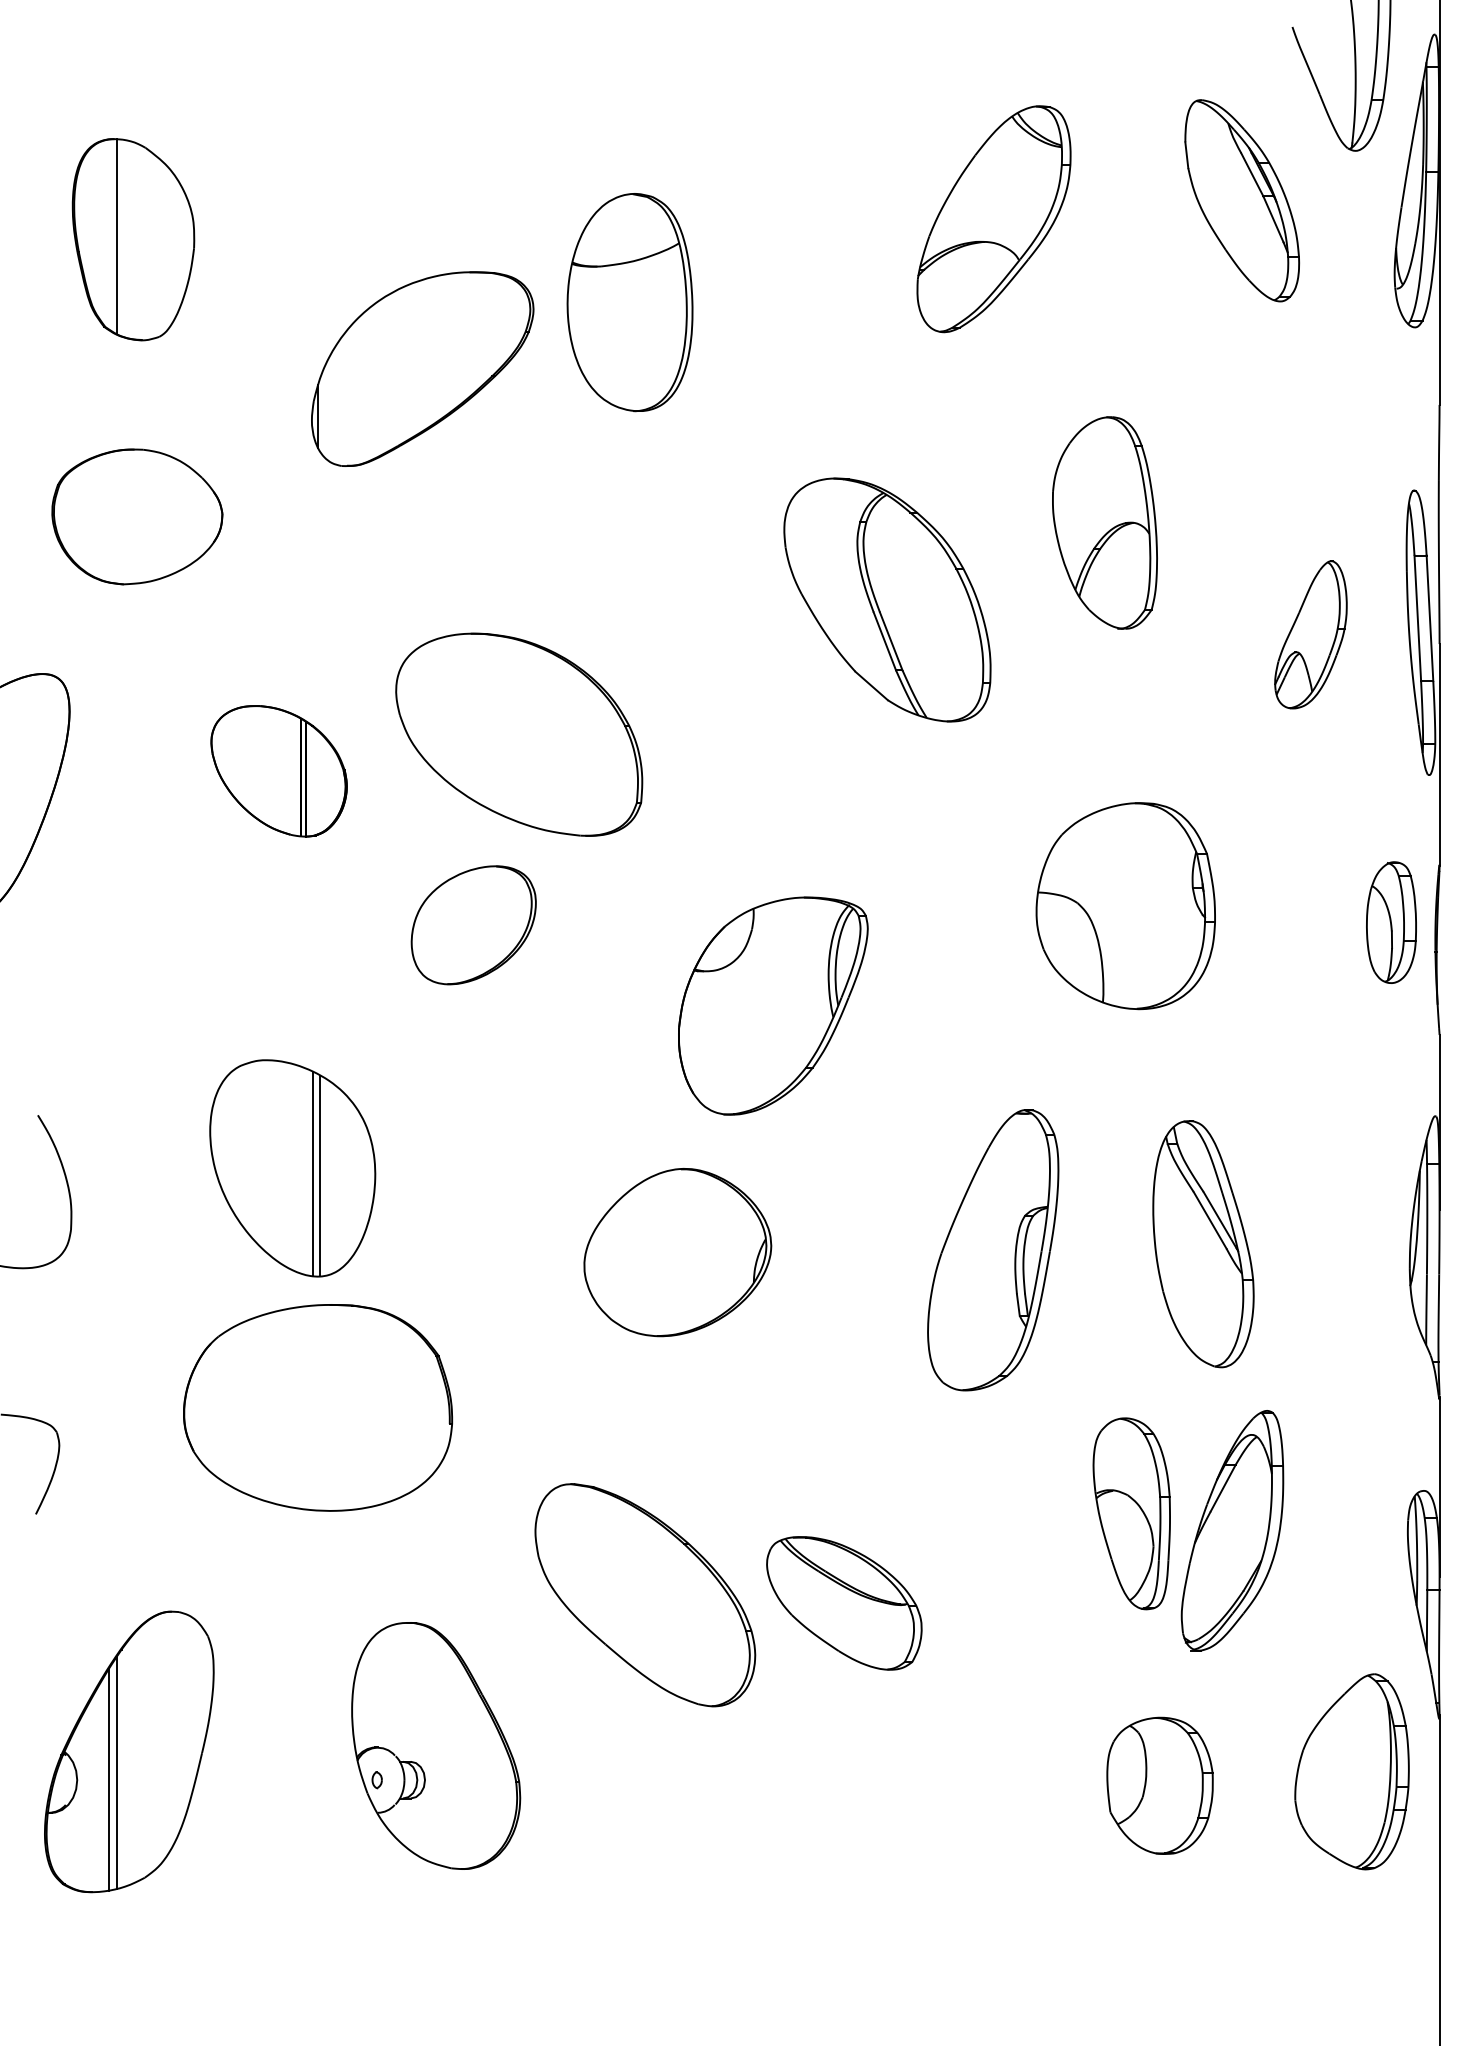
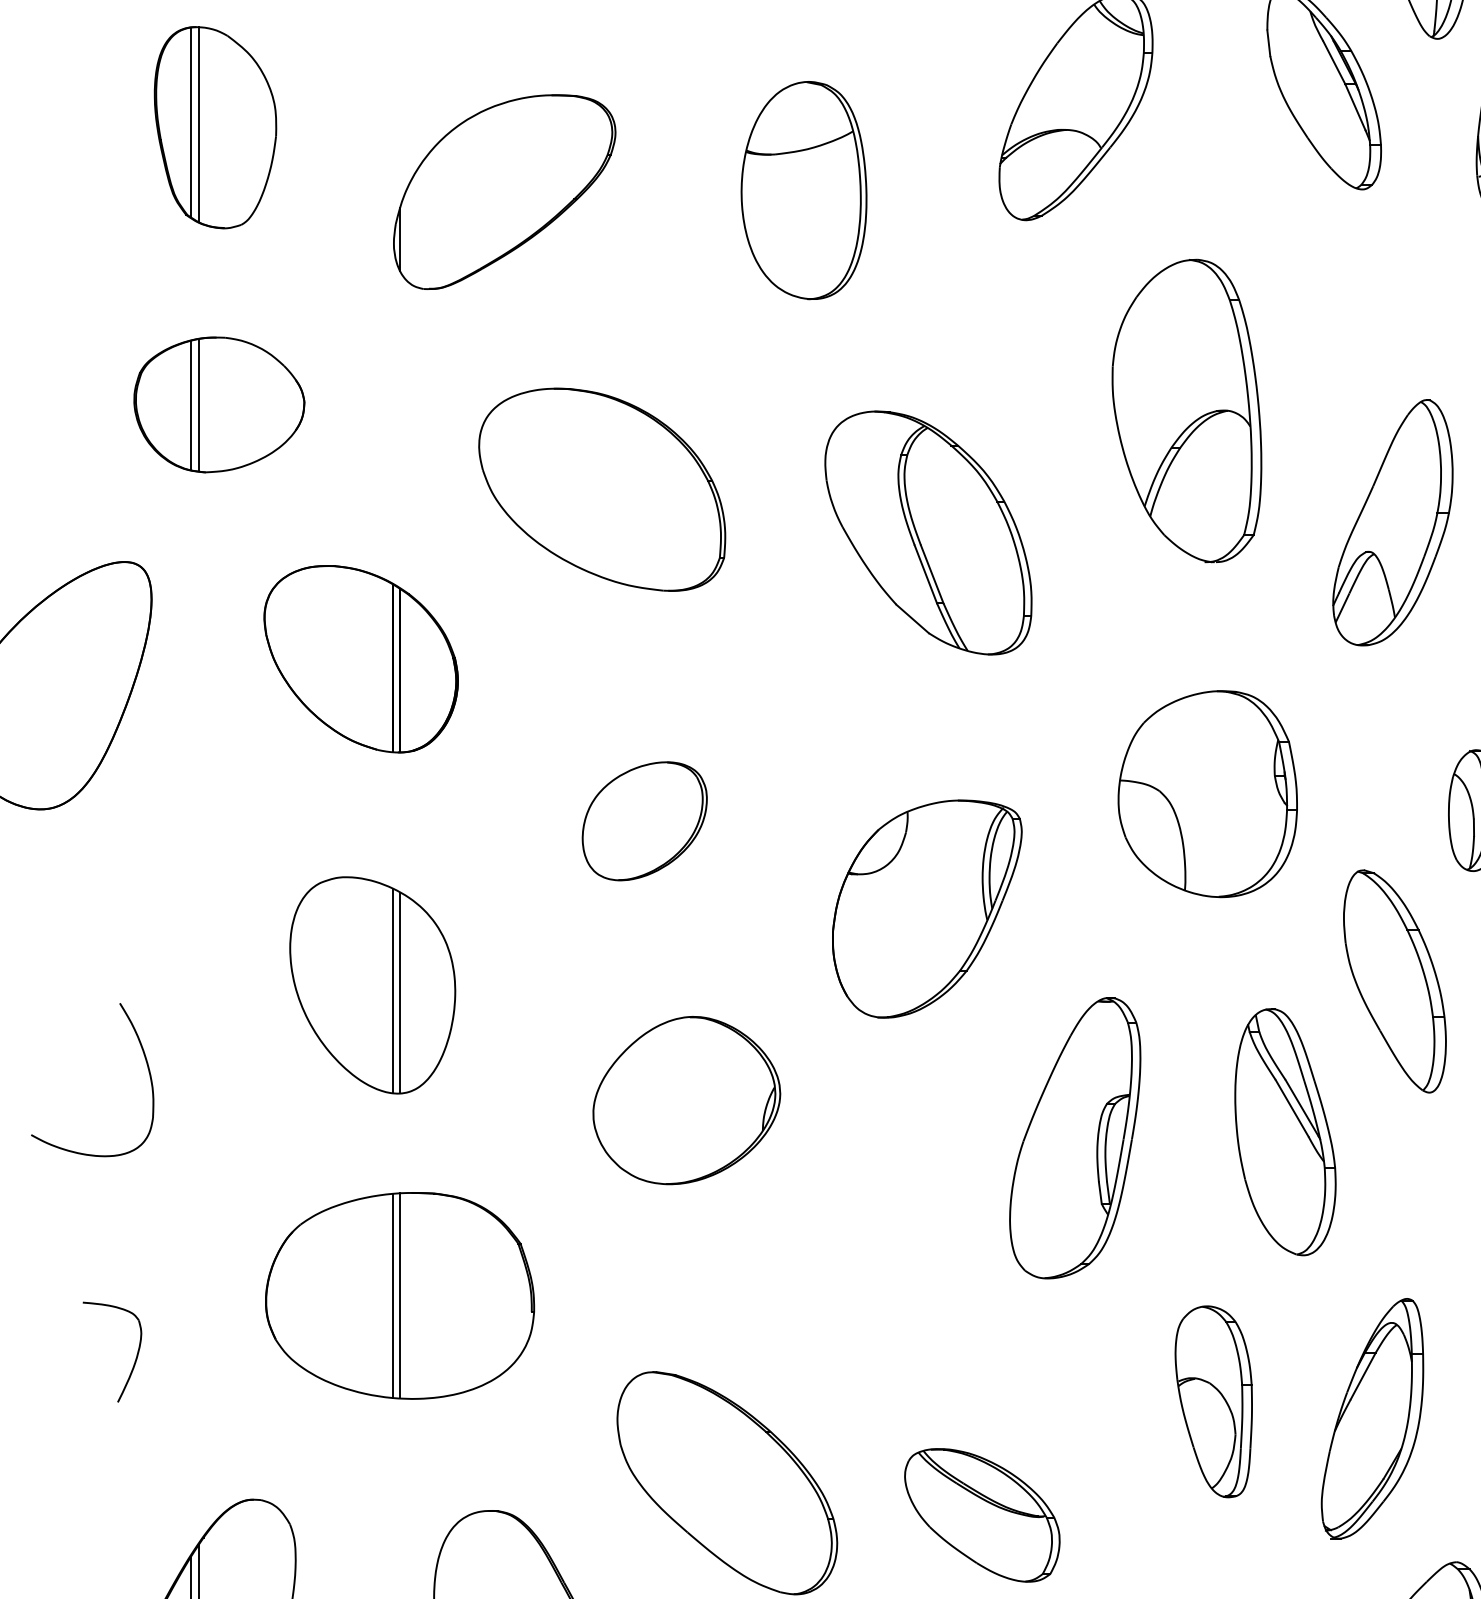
line: (109, 234) -> (191, 122), added
part: (629, 302) -> (803, 190), moved
part: (422, 368) -> (504, 191), moved
line: (109, 517) -> (191, 405), added
line: (116, 517) -> (198, 405), added
part: (1104, 522) -> (1186, 410), size x1.43
part: (887, 599) -> (928, 532), moved
part: (1310, 634) -> (1392, 522), size x1.67
part: (519, 734) -> (602, 489), moved
part: (278, 771) -> (360, 659), size x1.43
part: (473, 925) -> (644, 821), moved
part: (773, 1005) -> (927, 908), moved
part: (1312, 1093) -> (1394, 981), added
part: (292, 1168) -> (372, 985), moved
part: (677, 1252) -> (686, 1100), moved
line: (310, 1407) -> (392, 1295), added
line: (318, 1407) -> (400, 1295), added
part: (1232, 1530) -> (1372, 1418), moved
part: (844, 1603) -> (982, 1515), moved

